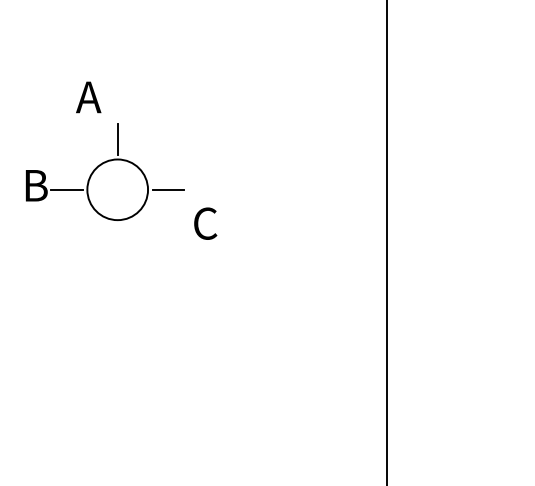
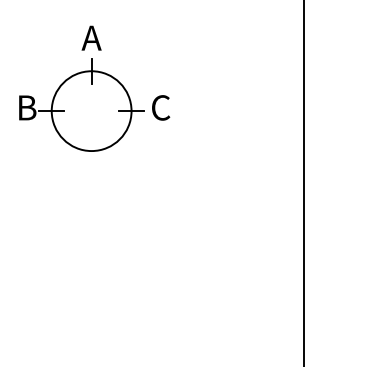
text: (88, 97) -> (91, 38), moved
circle: (117, 189) -> (91, 110), size x1.67
text: (205, 223) -> (160, 107), moved

